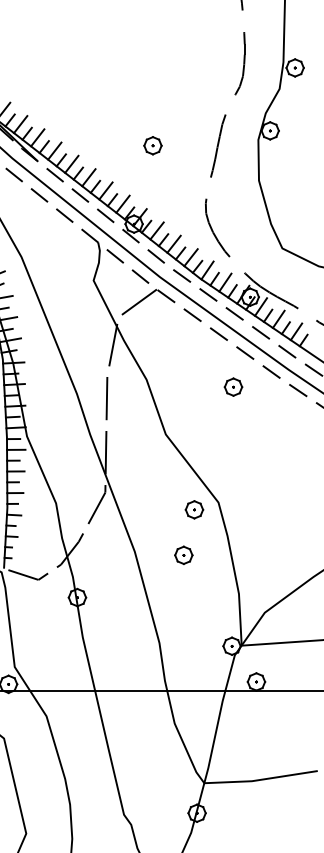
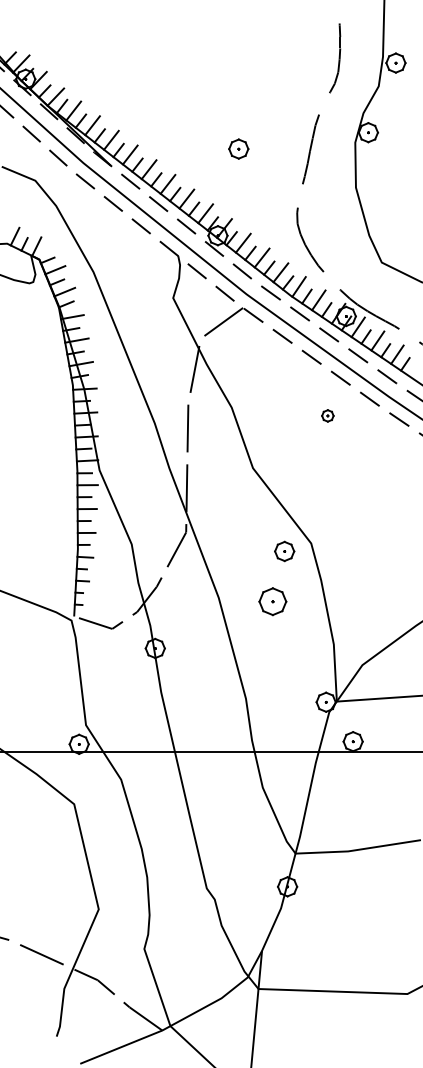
part: (233, 386) -> (327, 415), size x0.6
part: (183, 555) -> (272, 601), size x1.4

